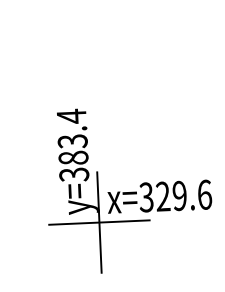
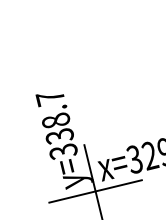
text: (72, 136) -> (54, 116), =383.4 -> =338.7

